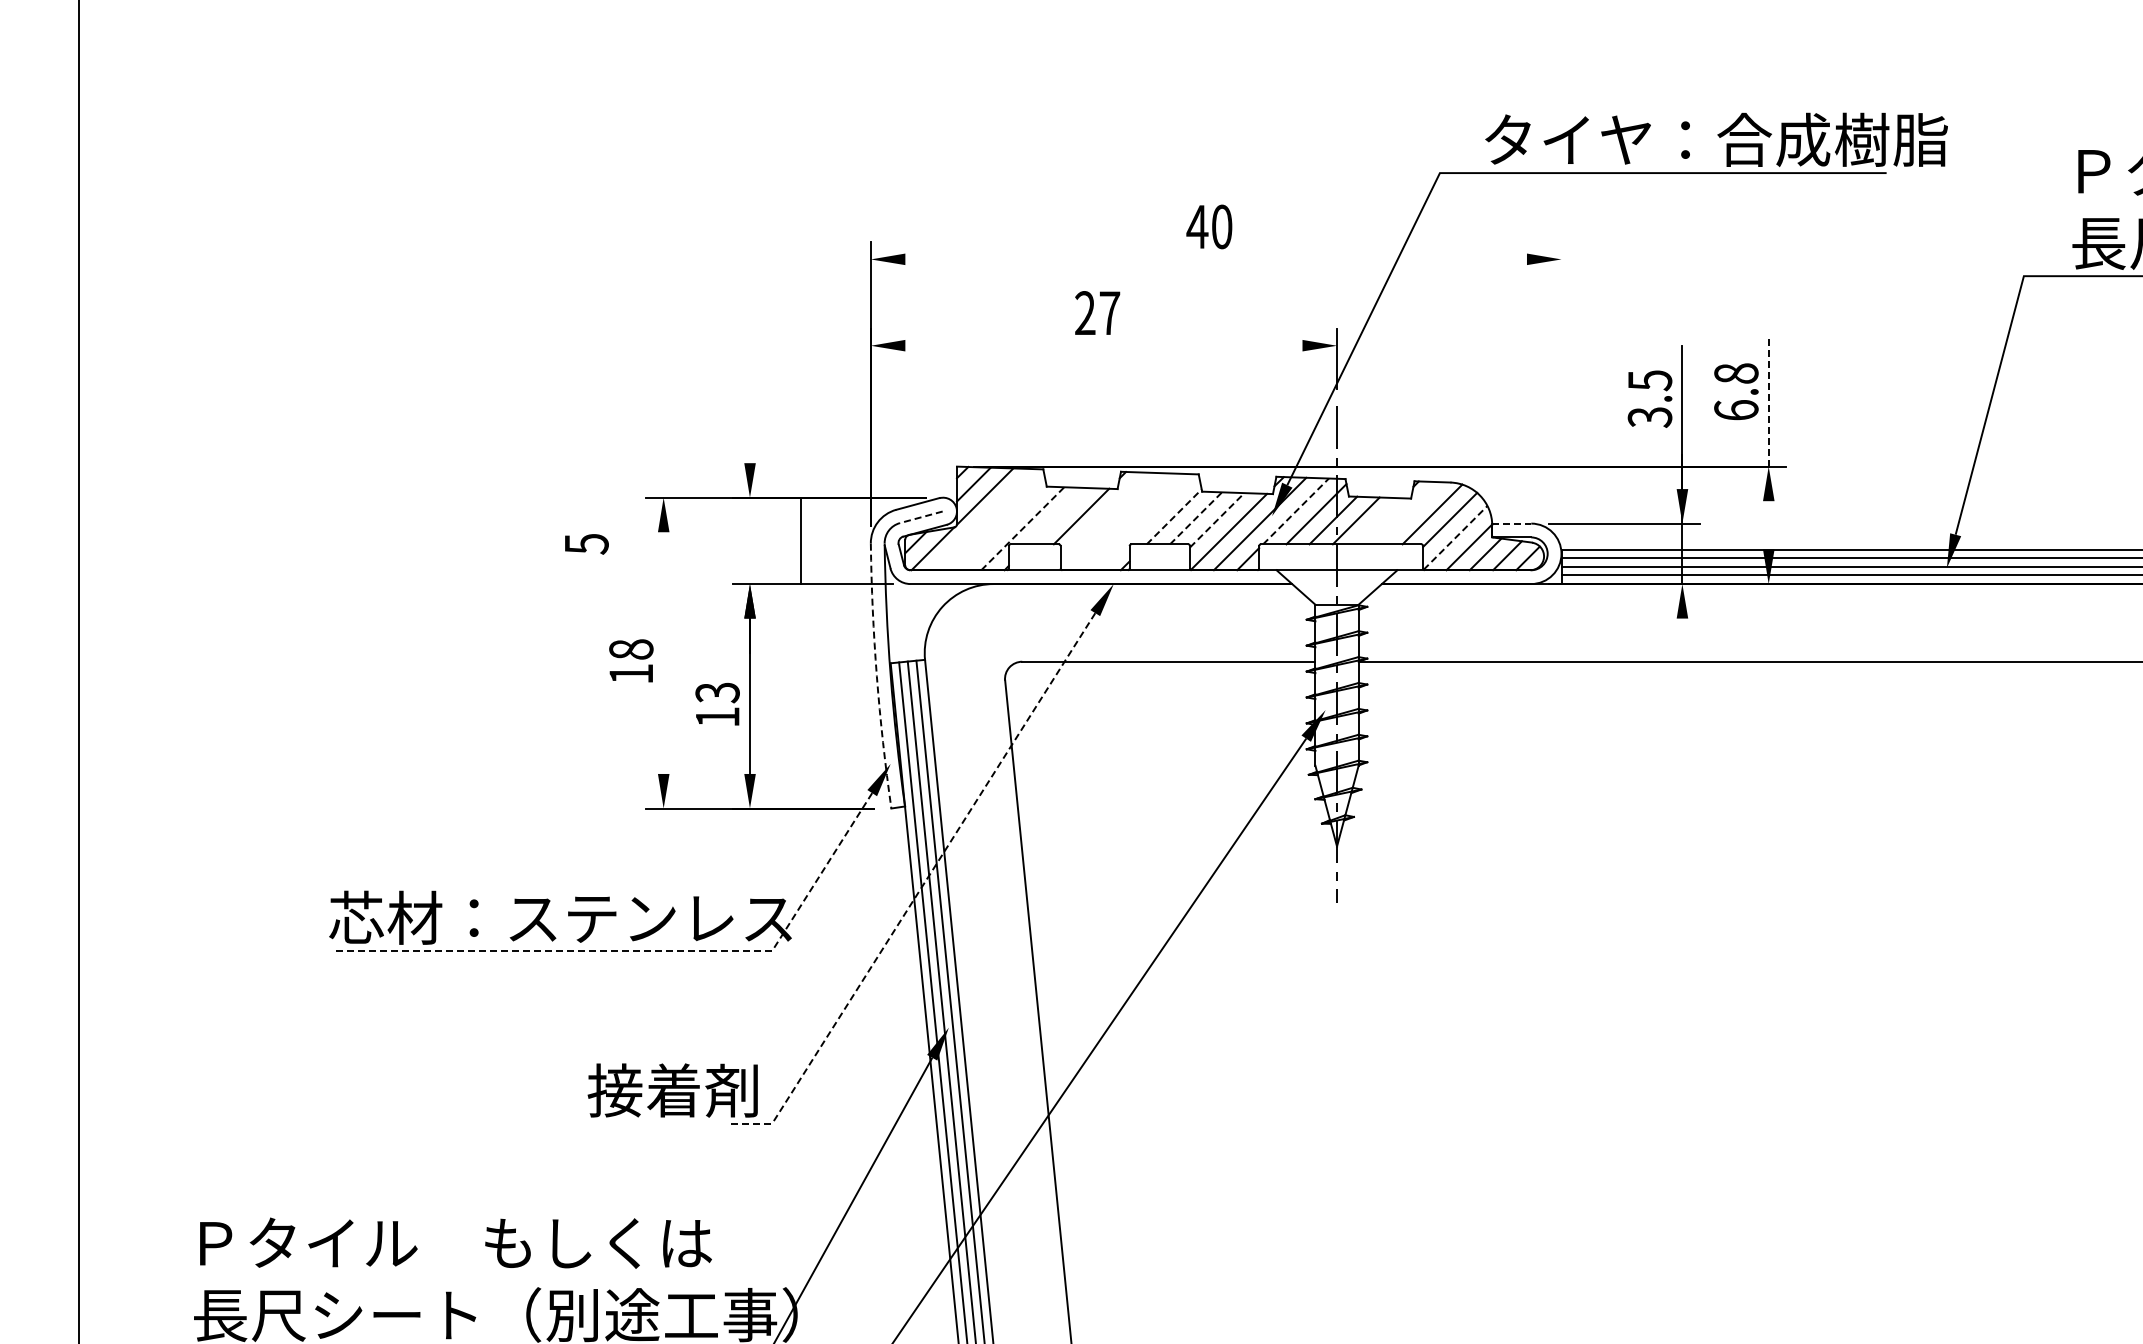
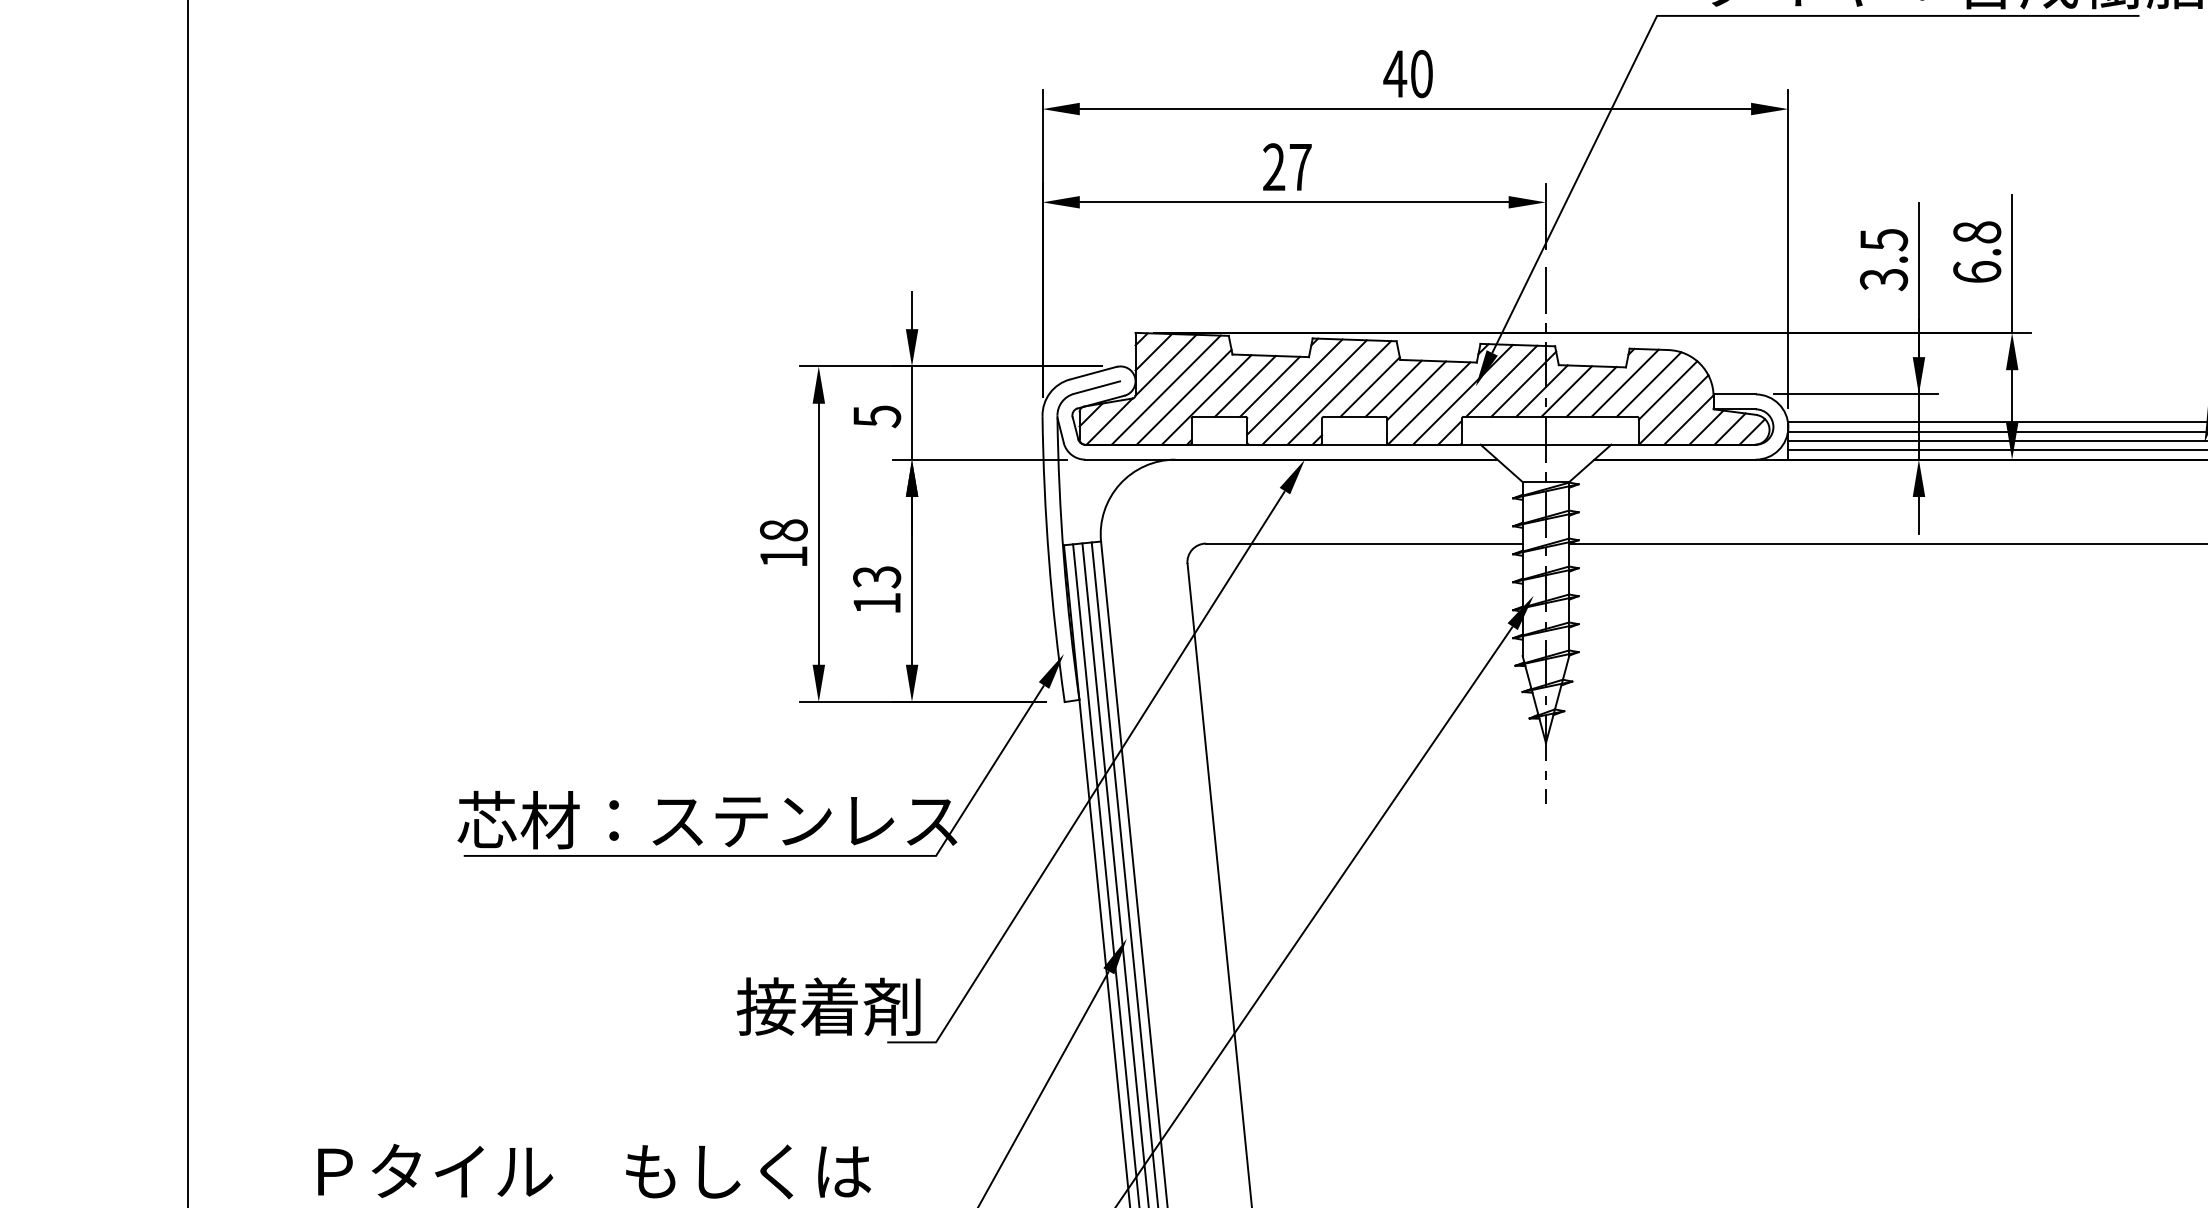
line: (1215, 259) -> (1414, 109), added
line: (1103, 345) -> (1293, 202), added
line: (1561, 389) -> (1788, 249), added
line: (1768, 403) -> (2011, 264), dashed -> solid
line: (749, 445) -> (911, 310), added
line: (1296, 511) -> (1502, 381), dashed -> solid
line: (1410, 513) -> (1625, 383), added
line: (1058, 516) -> (1245, 386), added
line: (1104, 516) -> (1294, 386), added
line: (1174, 516) -> (1370, 386), dashed -> solid
line: (920, 517) -> (1096, 387), dashed -> solid
line: (1196, 518) -> (1394, 388), dashed -> solid
line: (984, 519) -> (1165, 389), added
line: (1217, 519) -> (1416, 389), dashed -> solid
line: (1122, 521) -> (1314, 392), added
line: (1379, 521) -> (1591, 392), added
line: (1145, 522) -> (1339, 393), added
line: (1512, 523) -> (1735, 394), dashed -> solid
line: (1768, 525) -> (2011, 396), added
line: (1001, 526) -> (1183, 397), added
line: (1022, 528) -> (1206, 399), dashed -> solid
line: (1456, 537) -> (1674, 409), dashed -> solid
line: (800, 540) -> (911, 412), moved
text: (586, 544) -> (876, 416), moved
line: (1682, 635) -> (1919, 515), added
line: (663, 652) -> (818, 533), added
arc: (876, 676) -> (1048, 559), dashed -> solid
line: (921, 888) -> (1097, 788), dashed -> solid
line: (647, 950) -> (801, 855), dashed -> solid

